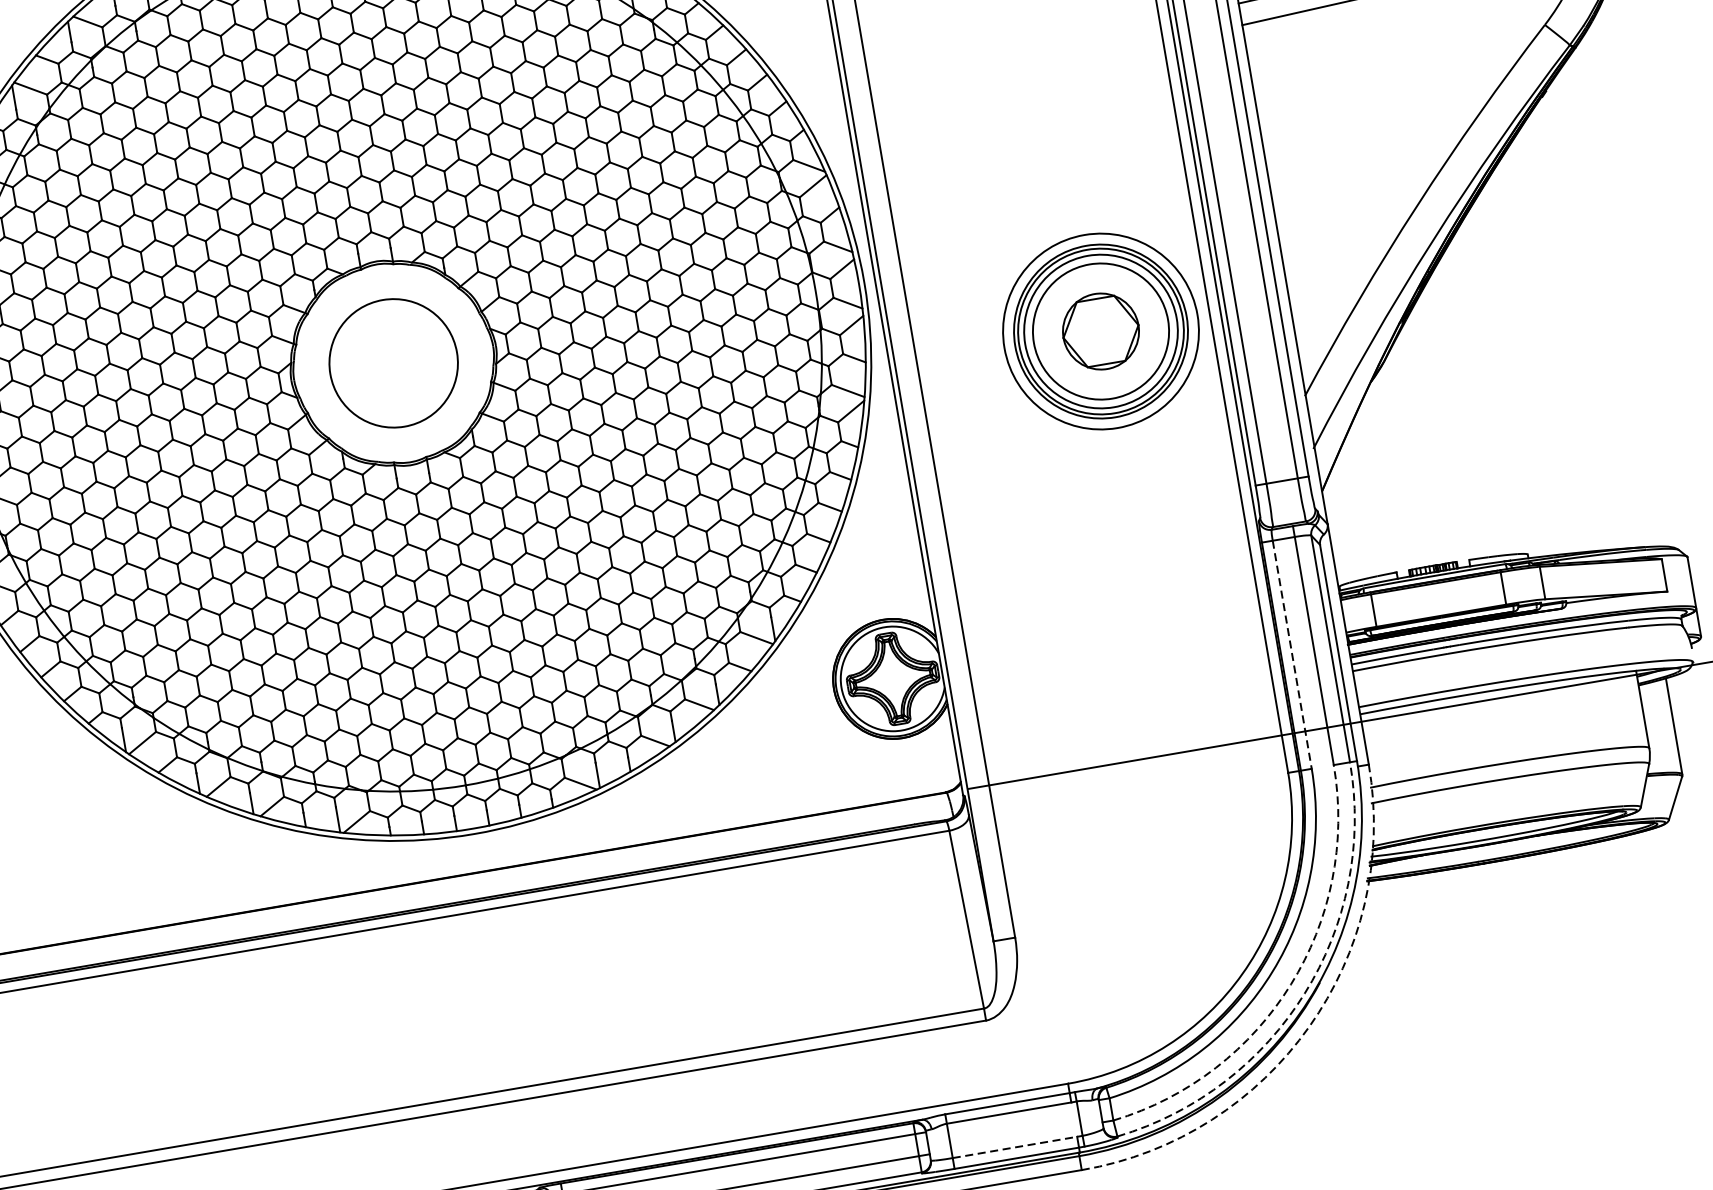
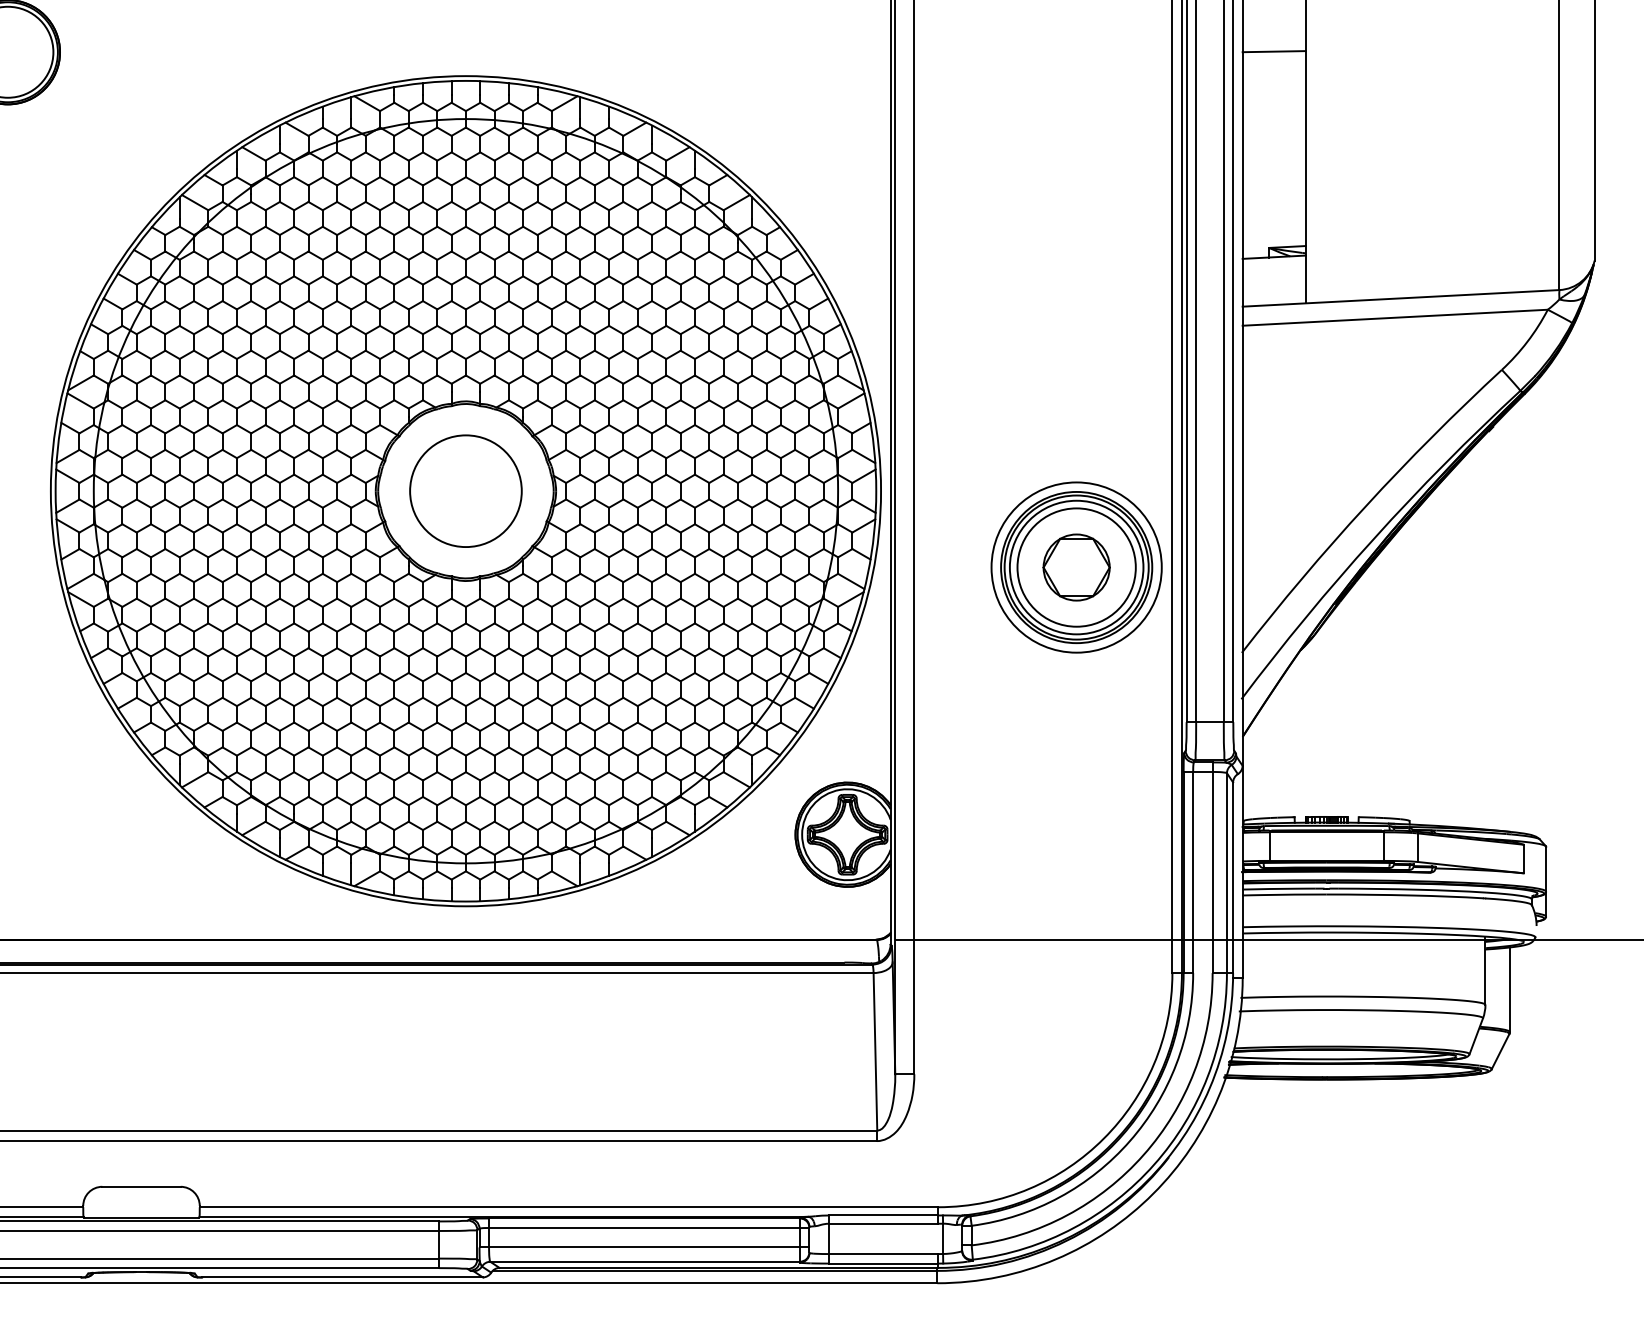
line: (1292, 654) -> (1193, 872), dashed -> solid
arc: (1290, 984) -> (1143, 1154), dashed -> solid
arc: (1304, 993) -> (1154, 1164), dashed -> solid
arc: (1309, 1026) -> (1153, 1193), dashed -> solid
line: (1015, 1147) -> (883, 1254), dashed -> solid

